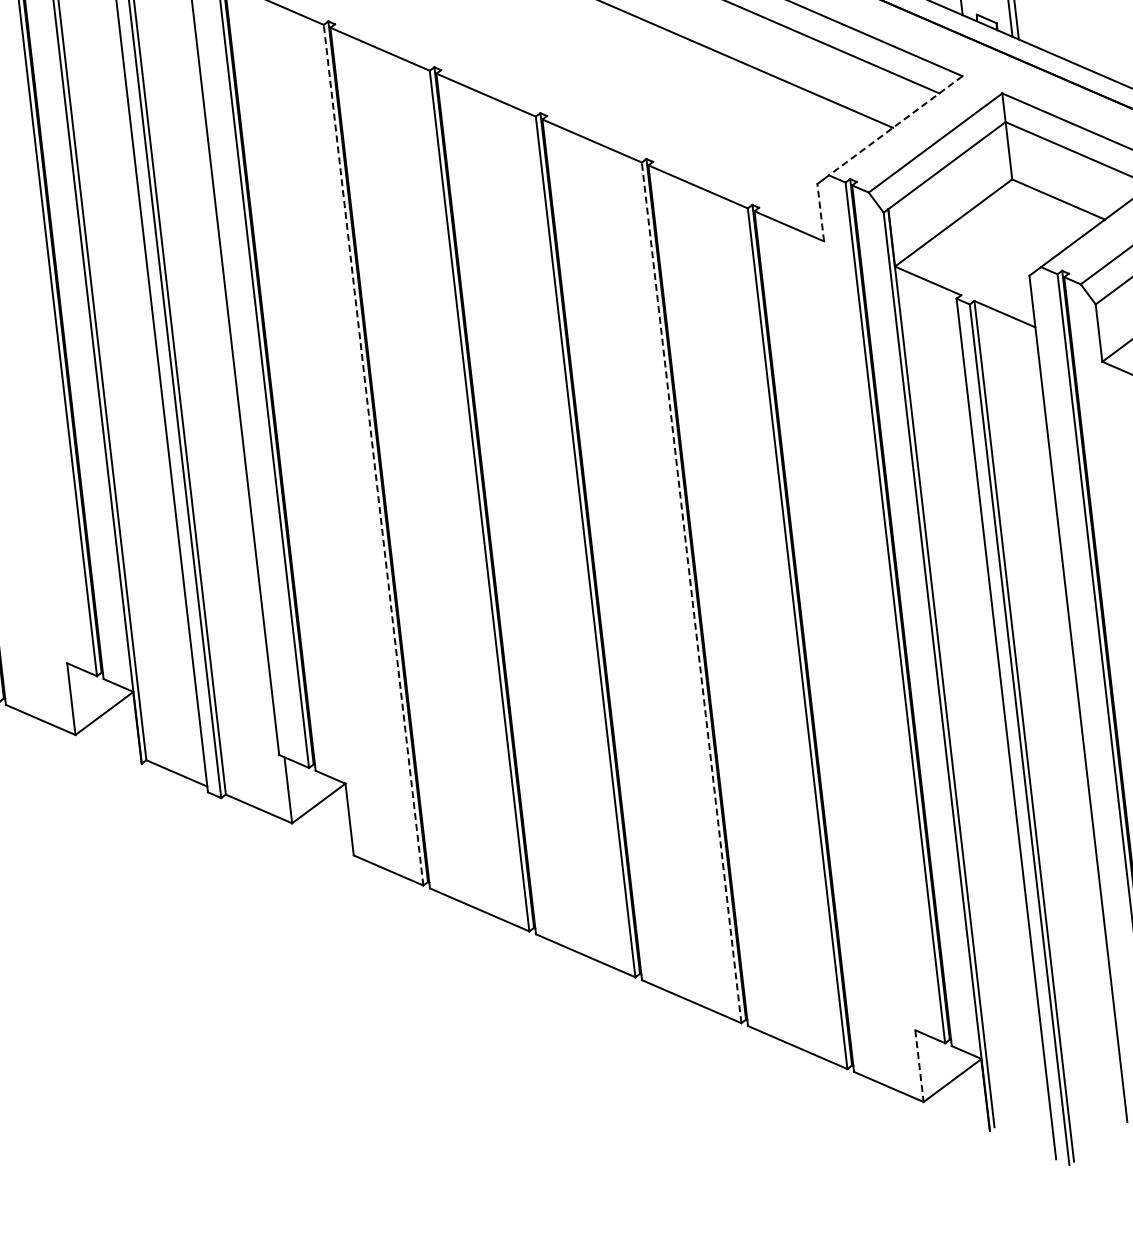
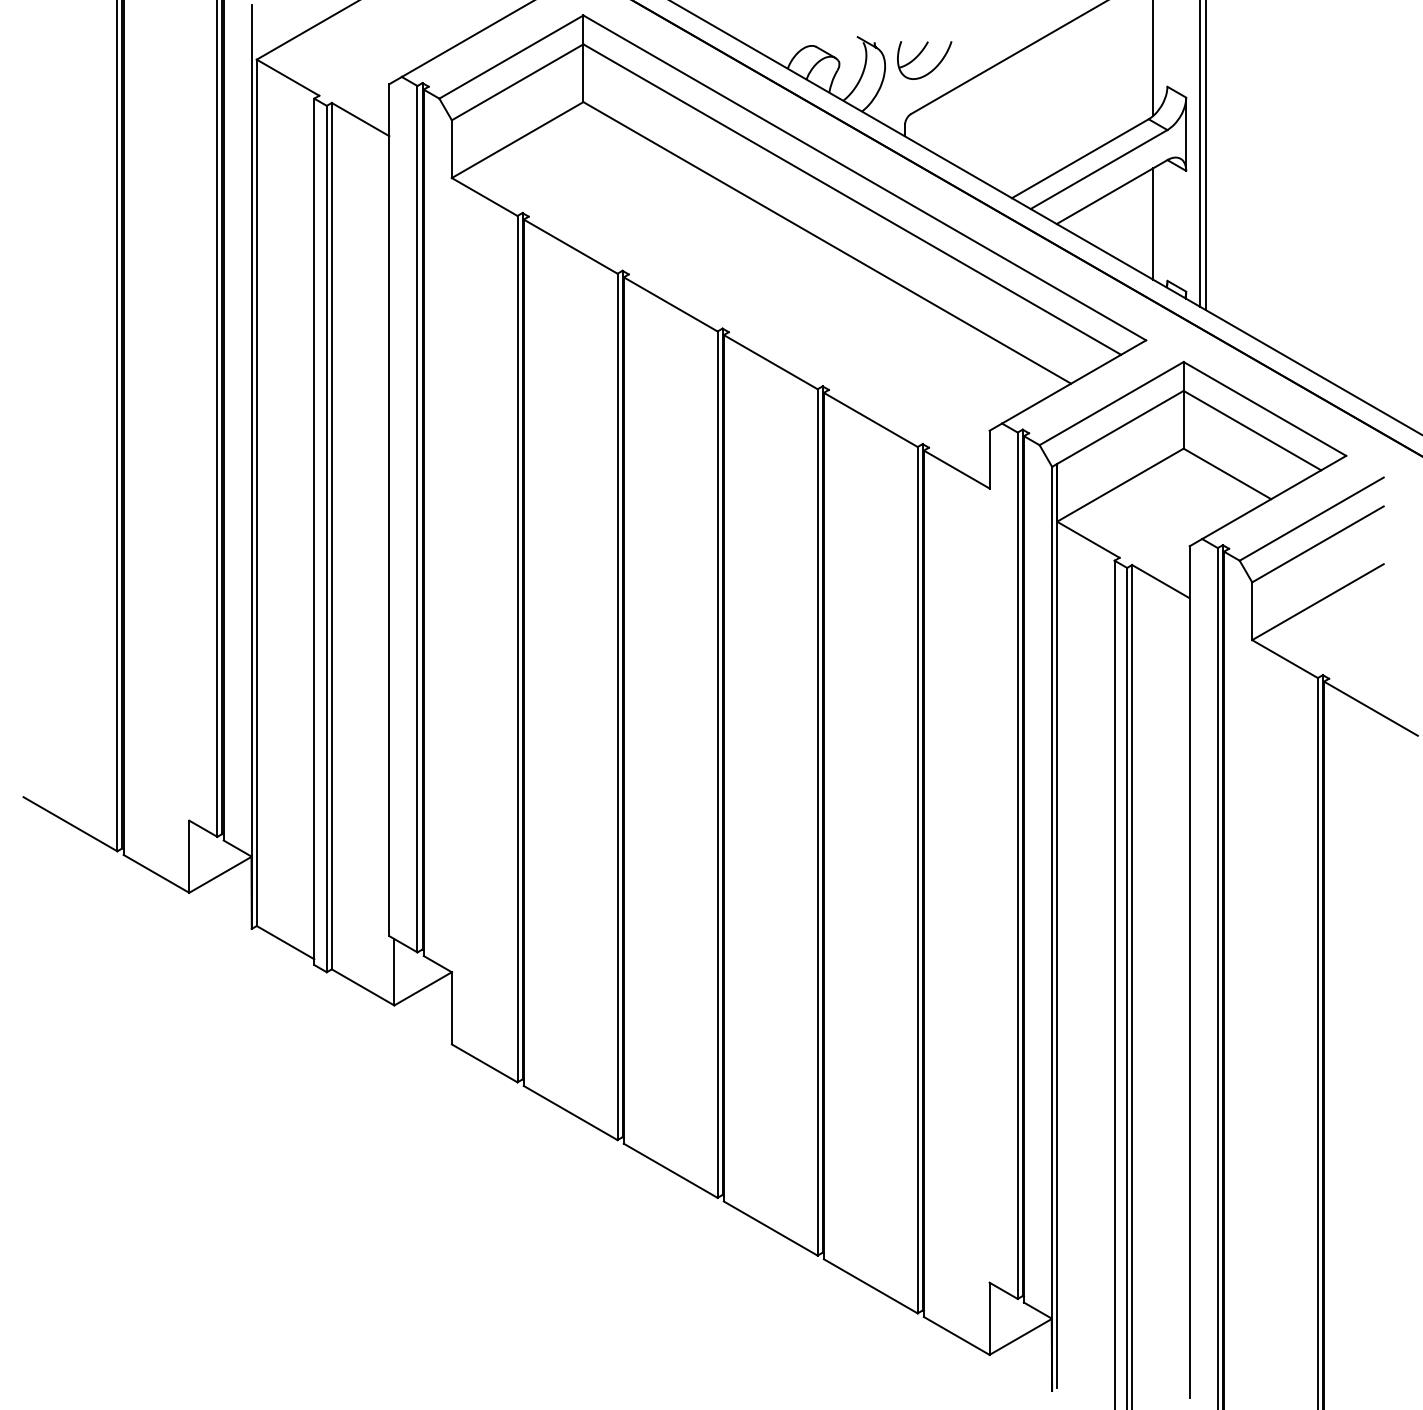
line: (895, 126) -> (1073, 382), dashed -> solid
line: (820, 212) -> (989, 459), dashed -> solid
line: (373, 454) -> (517, 648), dashed -> solid
line: (691, 591) -> (817, 821), dashed -> solid
line: (919, 1066) -> (989, 1319), dashed -> solid

